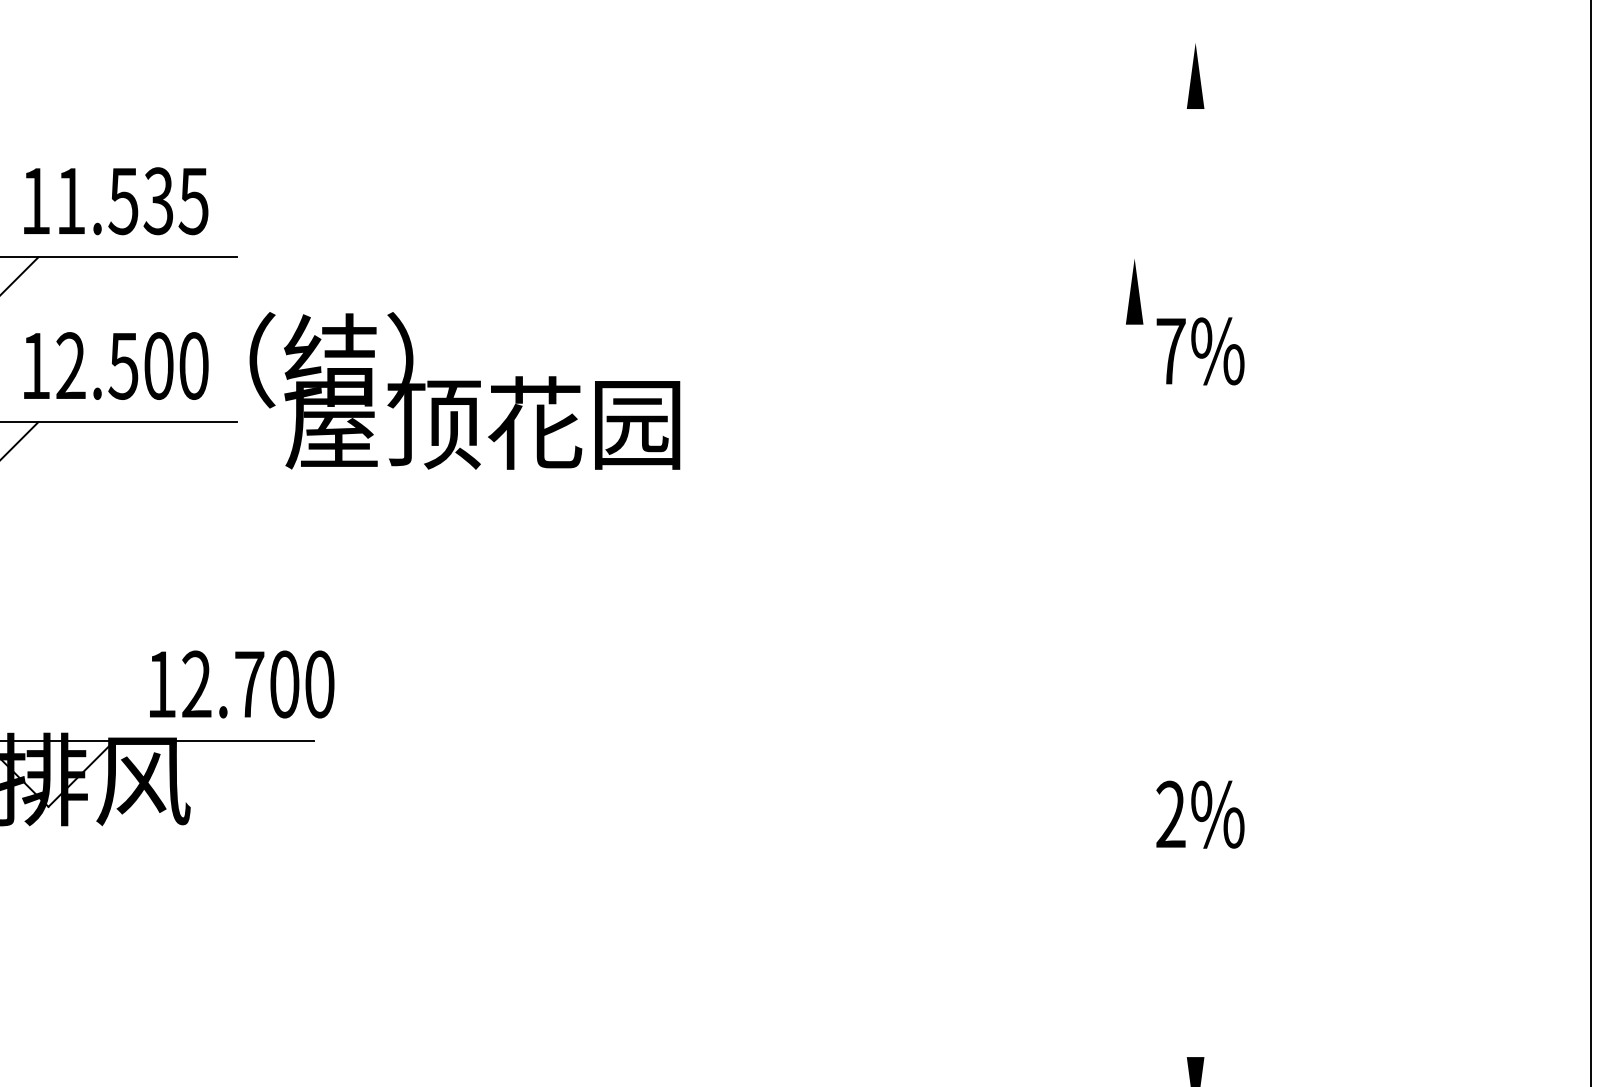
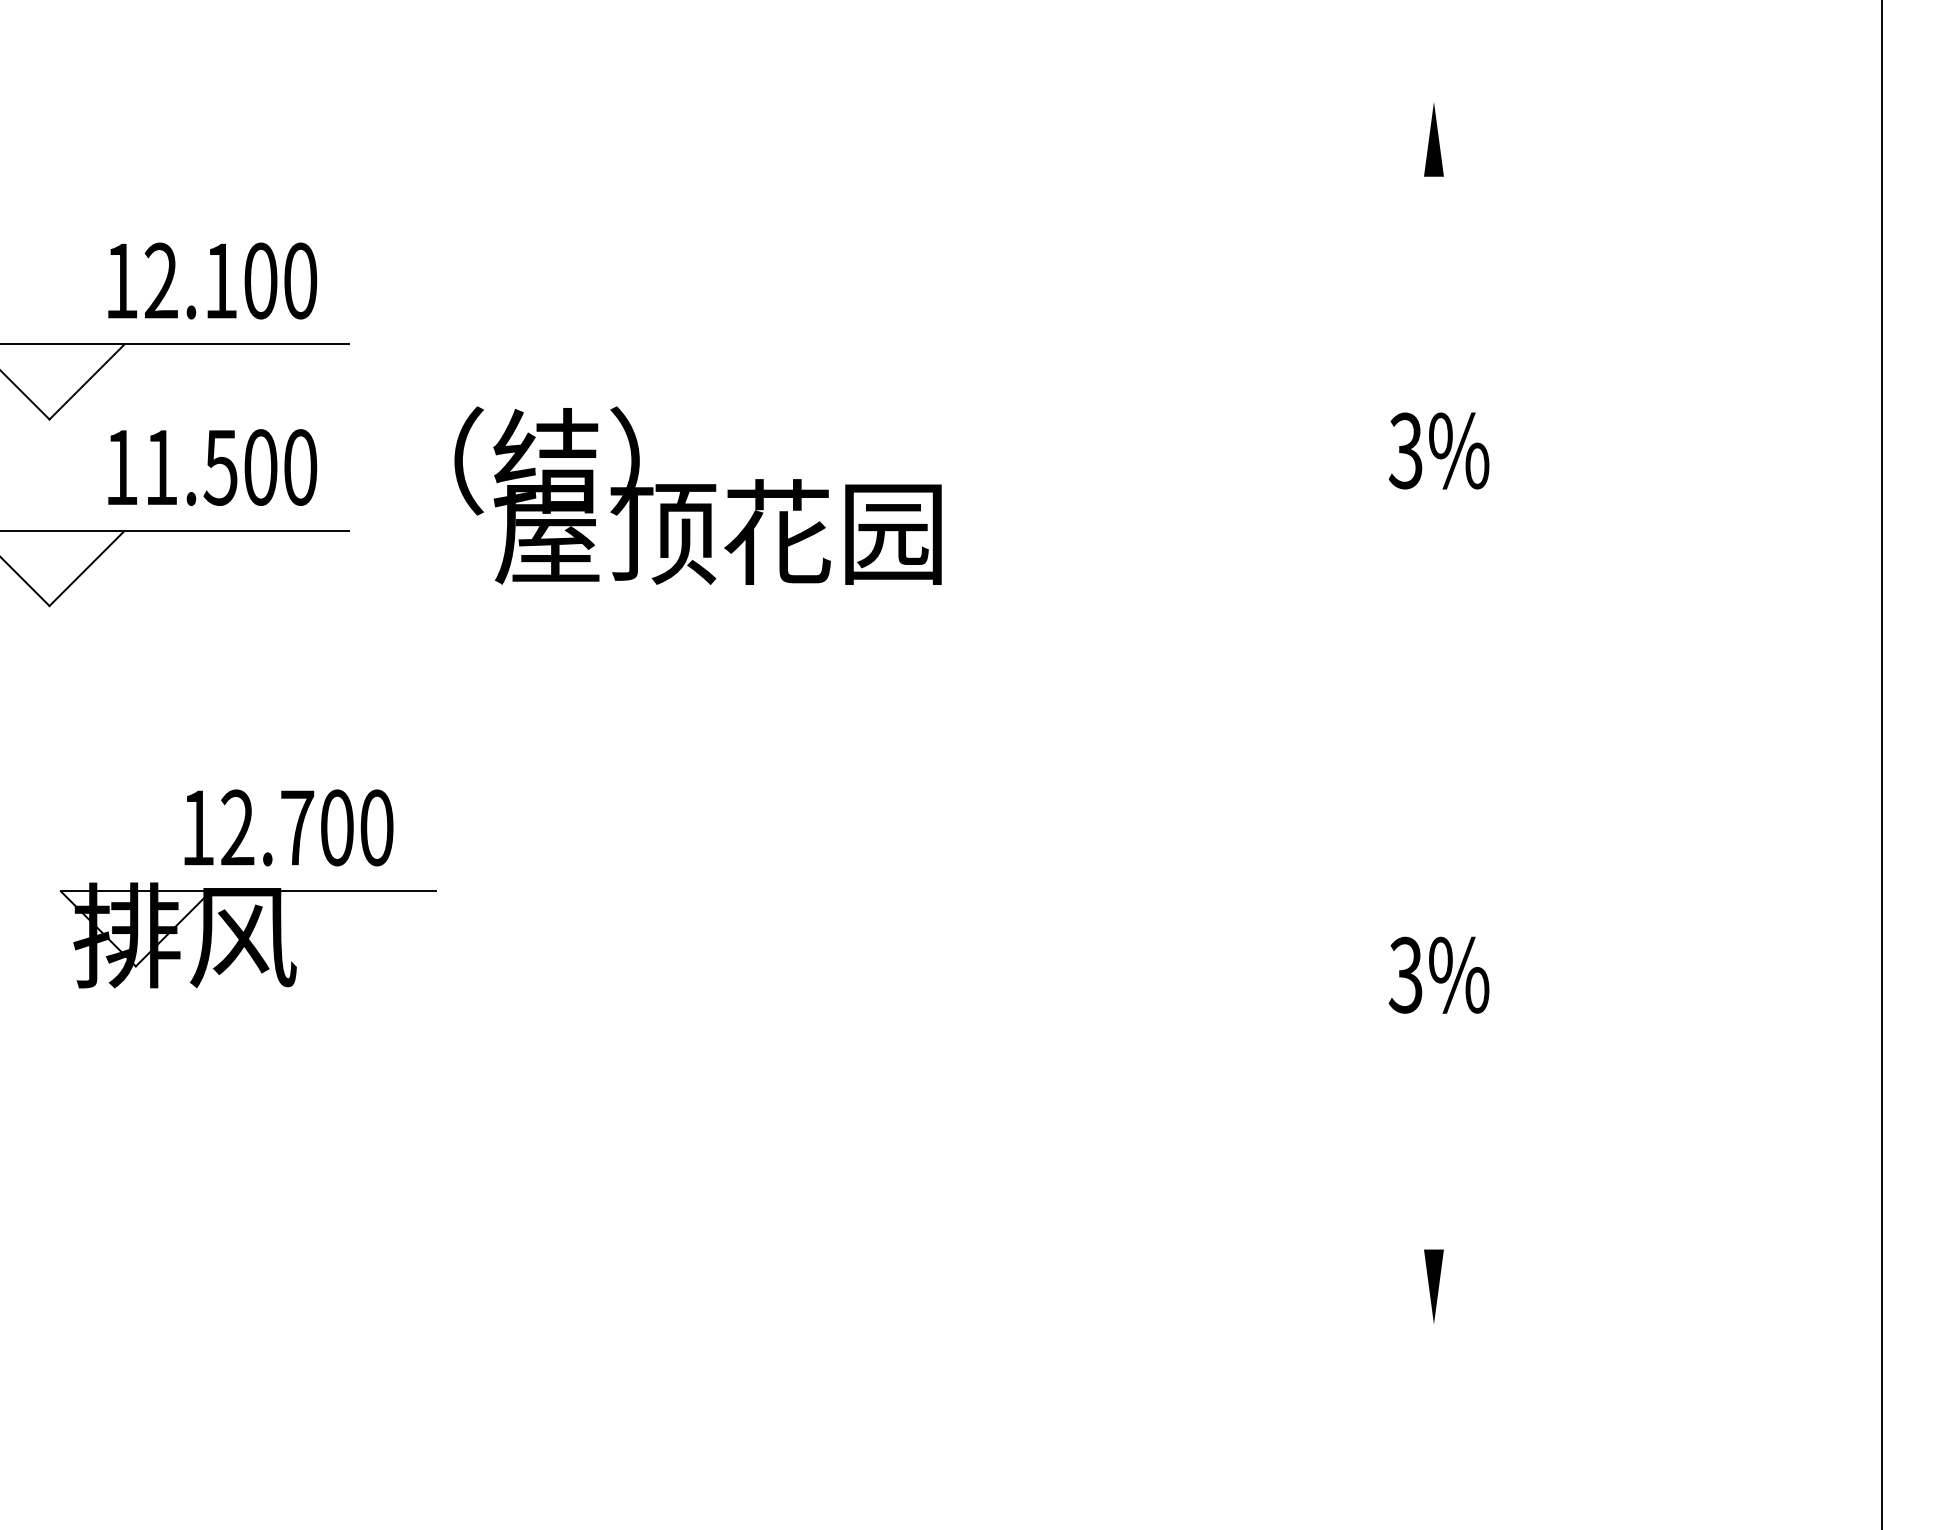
text: (132, 200) -> (230, 280), 11.535 -> 12.100
line: (1134, 291) -> (1364, 383), removed
text: (1170, 350) -> (1405, 450), 7% -> 3%
text: (70, 365) -> (160, 466), 12.500 -> 11.500
text: (464, 390) -> (697, 495), moved
text: (241, 684) -> (288, 827), moved
text: (1170, 814) -> (1405, 975), 2% -> 3%

